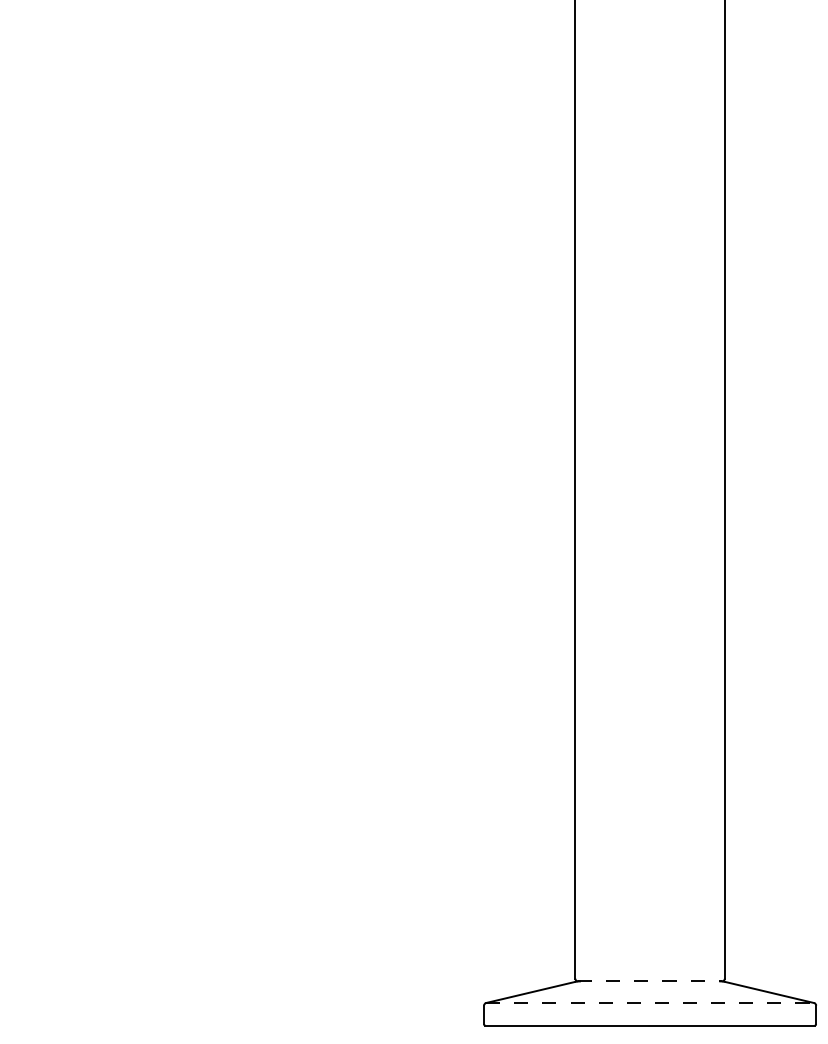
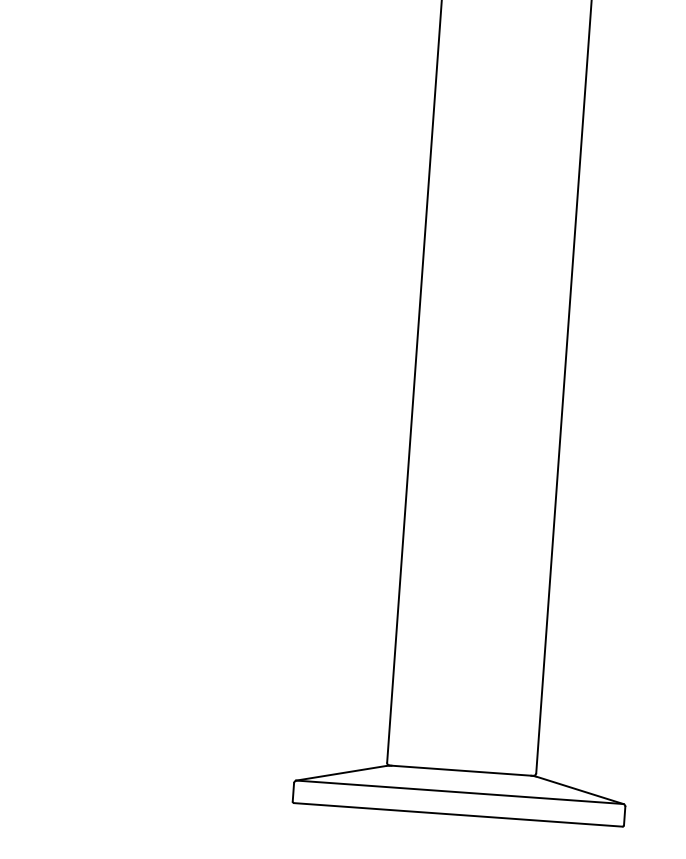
line: (650, 981) -> (461, 770), dashed -> solid
line: (650, 1003) -> (460, 792), dashed -> solid

